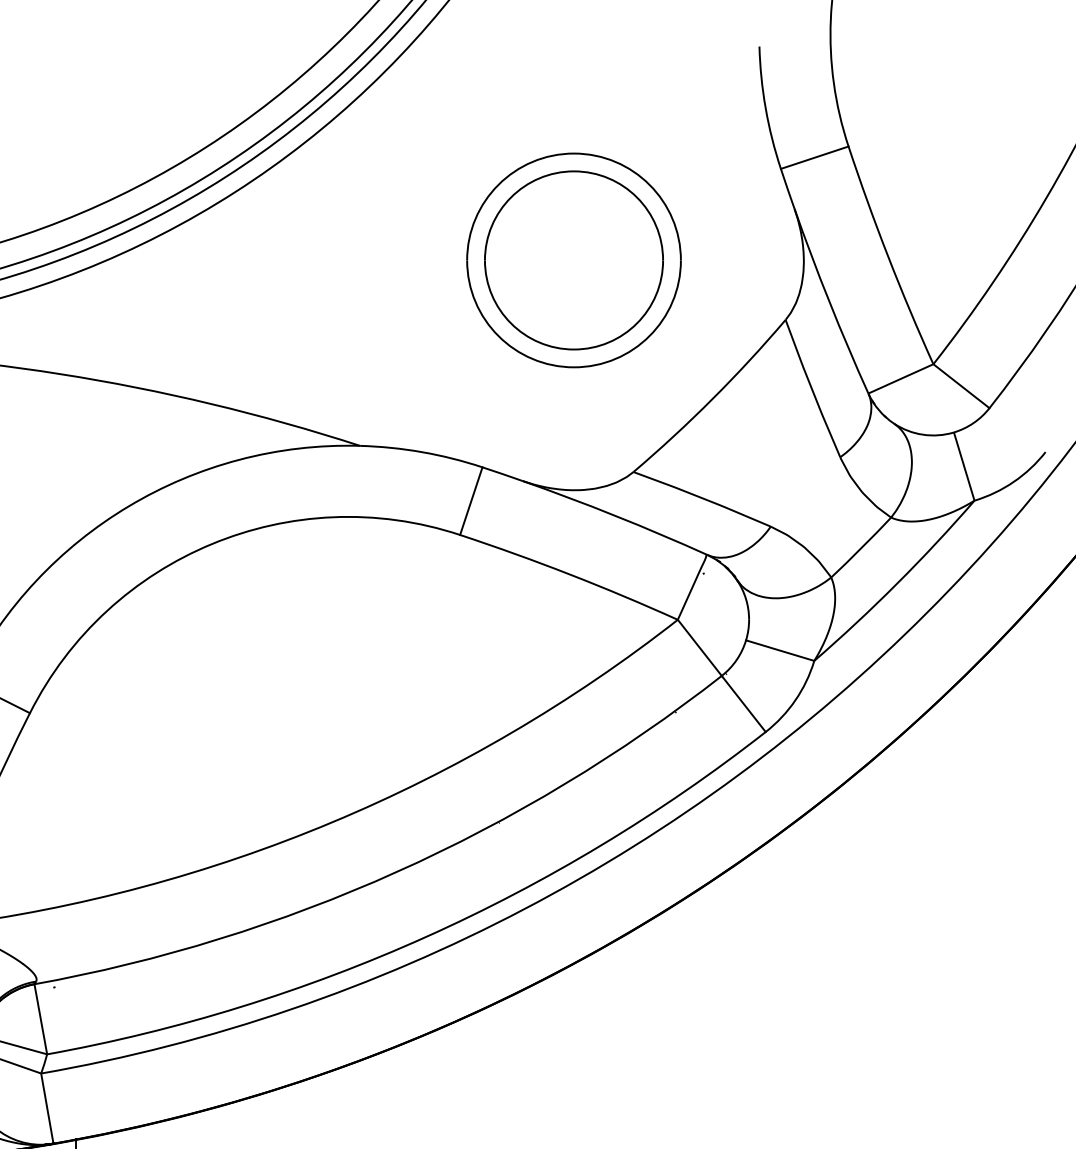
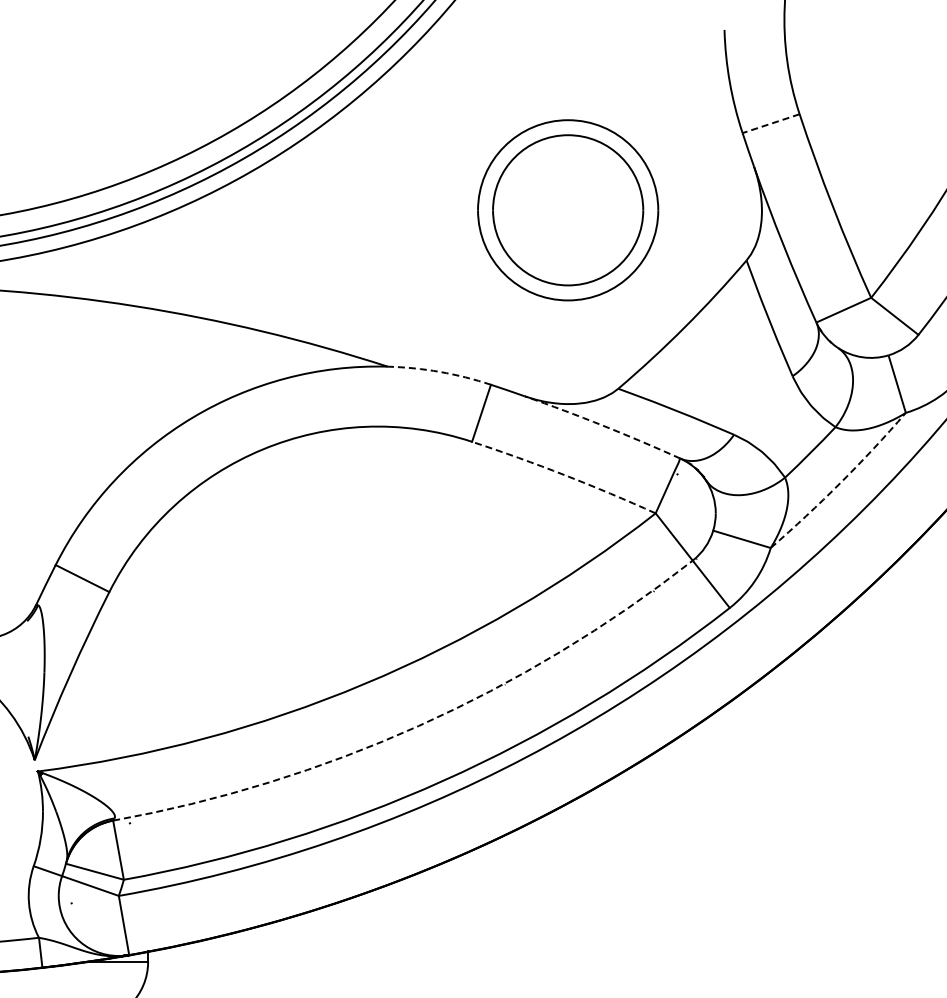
line: (813, 157) -> (770, 123), solid -> dashed
arc: (422, 451) -> (440, 371), solid -> dashed
arc: (615, 515) -> (603, 425), solid -> dashed
arc: (569, 574) -> (564, 475), solid -> dashed
arc: (897, 583) -> (840, 482), solid -> dashed
arc: (396, 871) -> (418, 725), solid -> dashed

